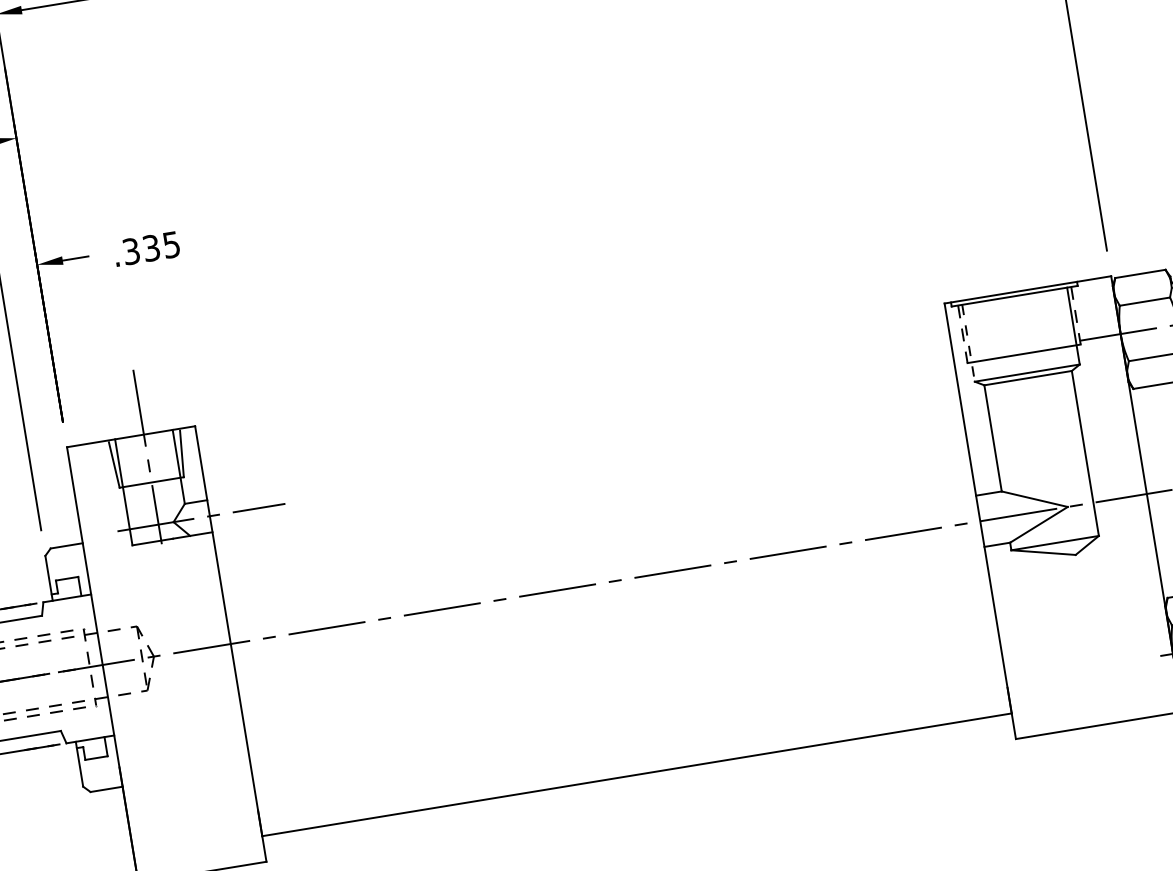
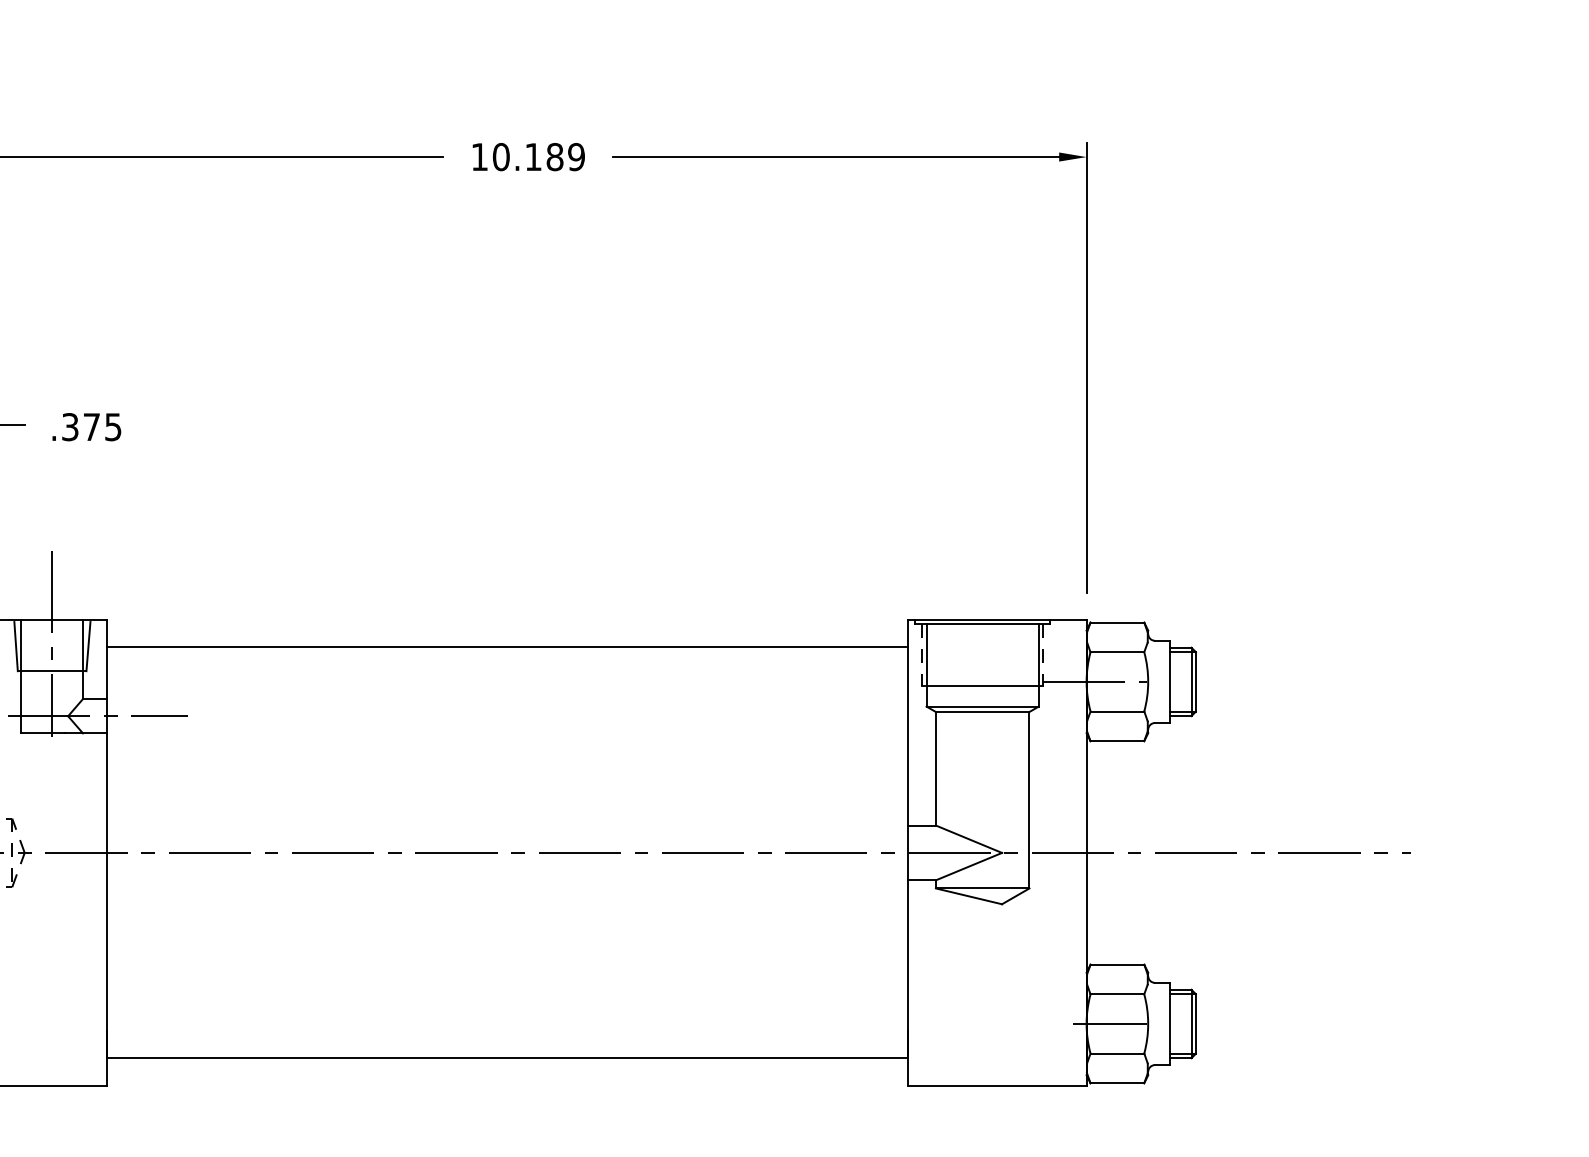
text: (151, 248) -> (91, 427), .335 -> .375
line: (968, 344) -> (926, 666), dashed -> solid
line: (573, 390) -> (507, 647), added

